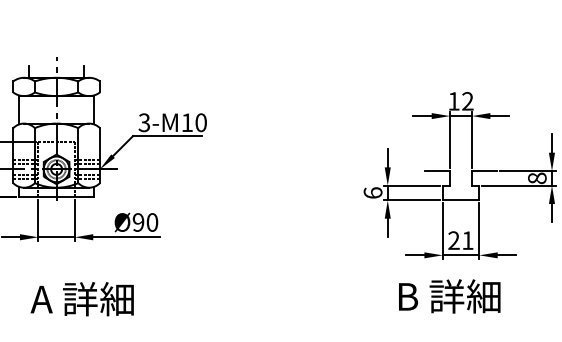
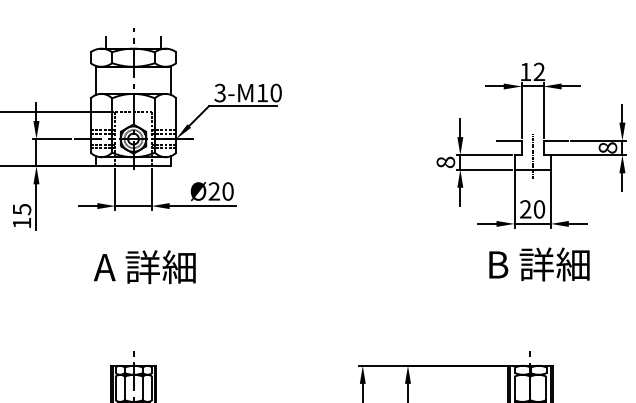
line: (460, 187) -> (532, 156), added
text: (372, 193) -> (445, 162), 6 -> 8
text: (137, 222) -> (213, 191), Ø90 -> Ø20
text: (467, 240) -> (539, 209), 21 -> 20
text: (449, 296) -> (539, 264), moved
text: (81, 299) -> (144, 267), moved

